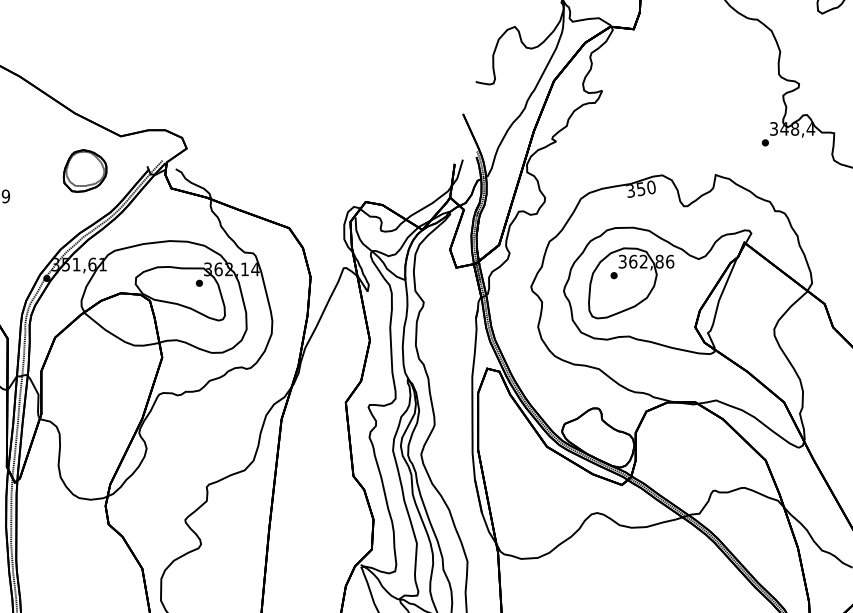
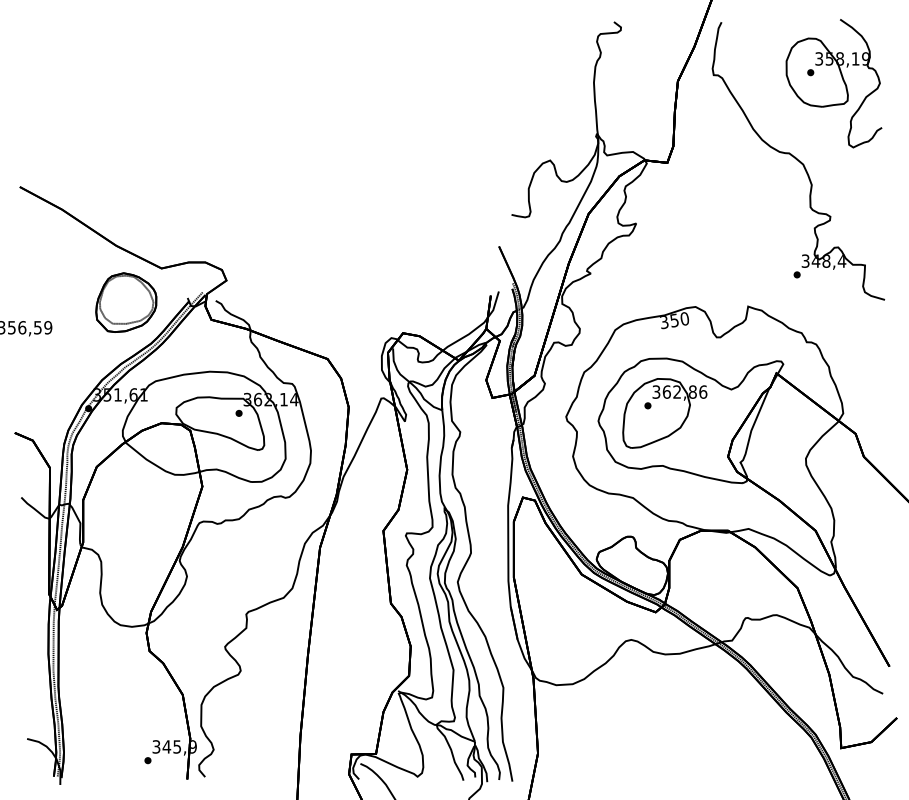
part: (85, 170) -> (126, 302), size x1.43

